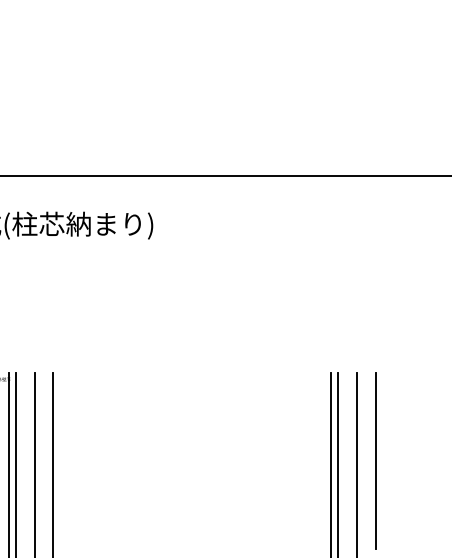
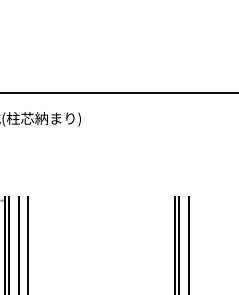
line: (375, 460) -> (198, 243), removed

